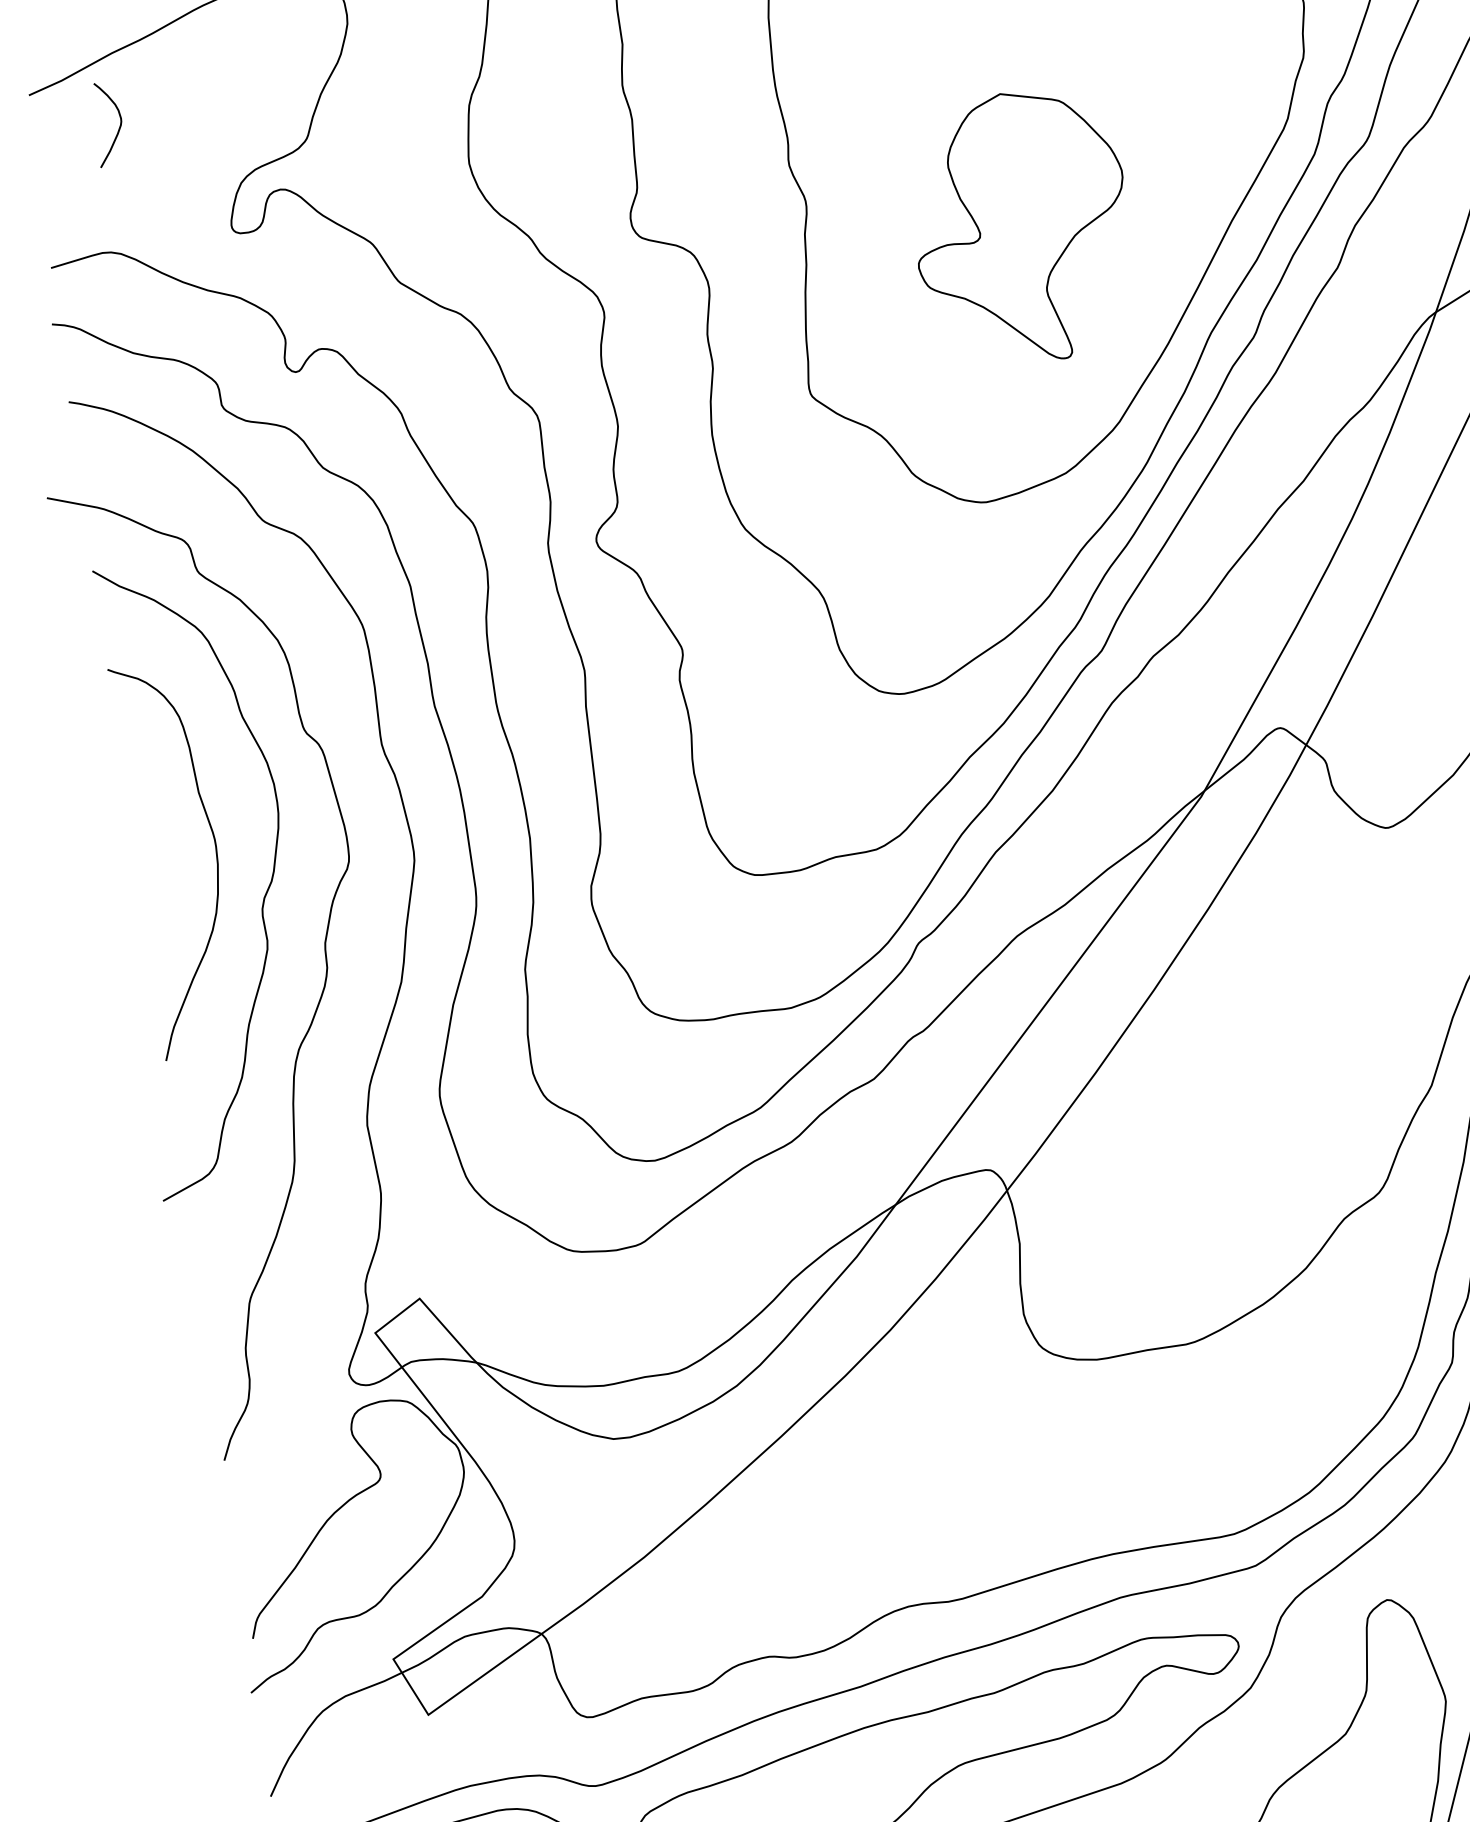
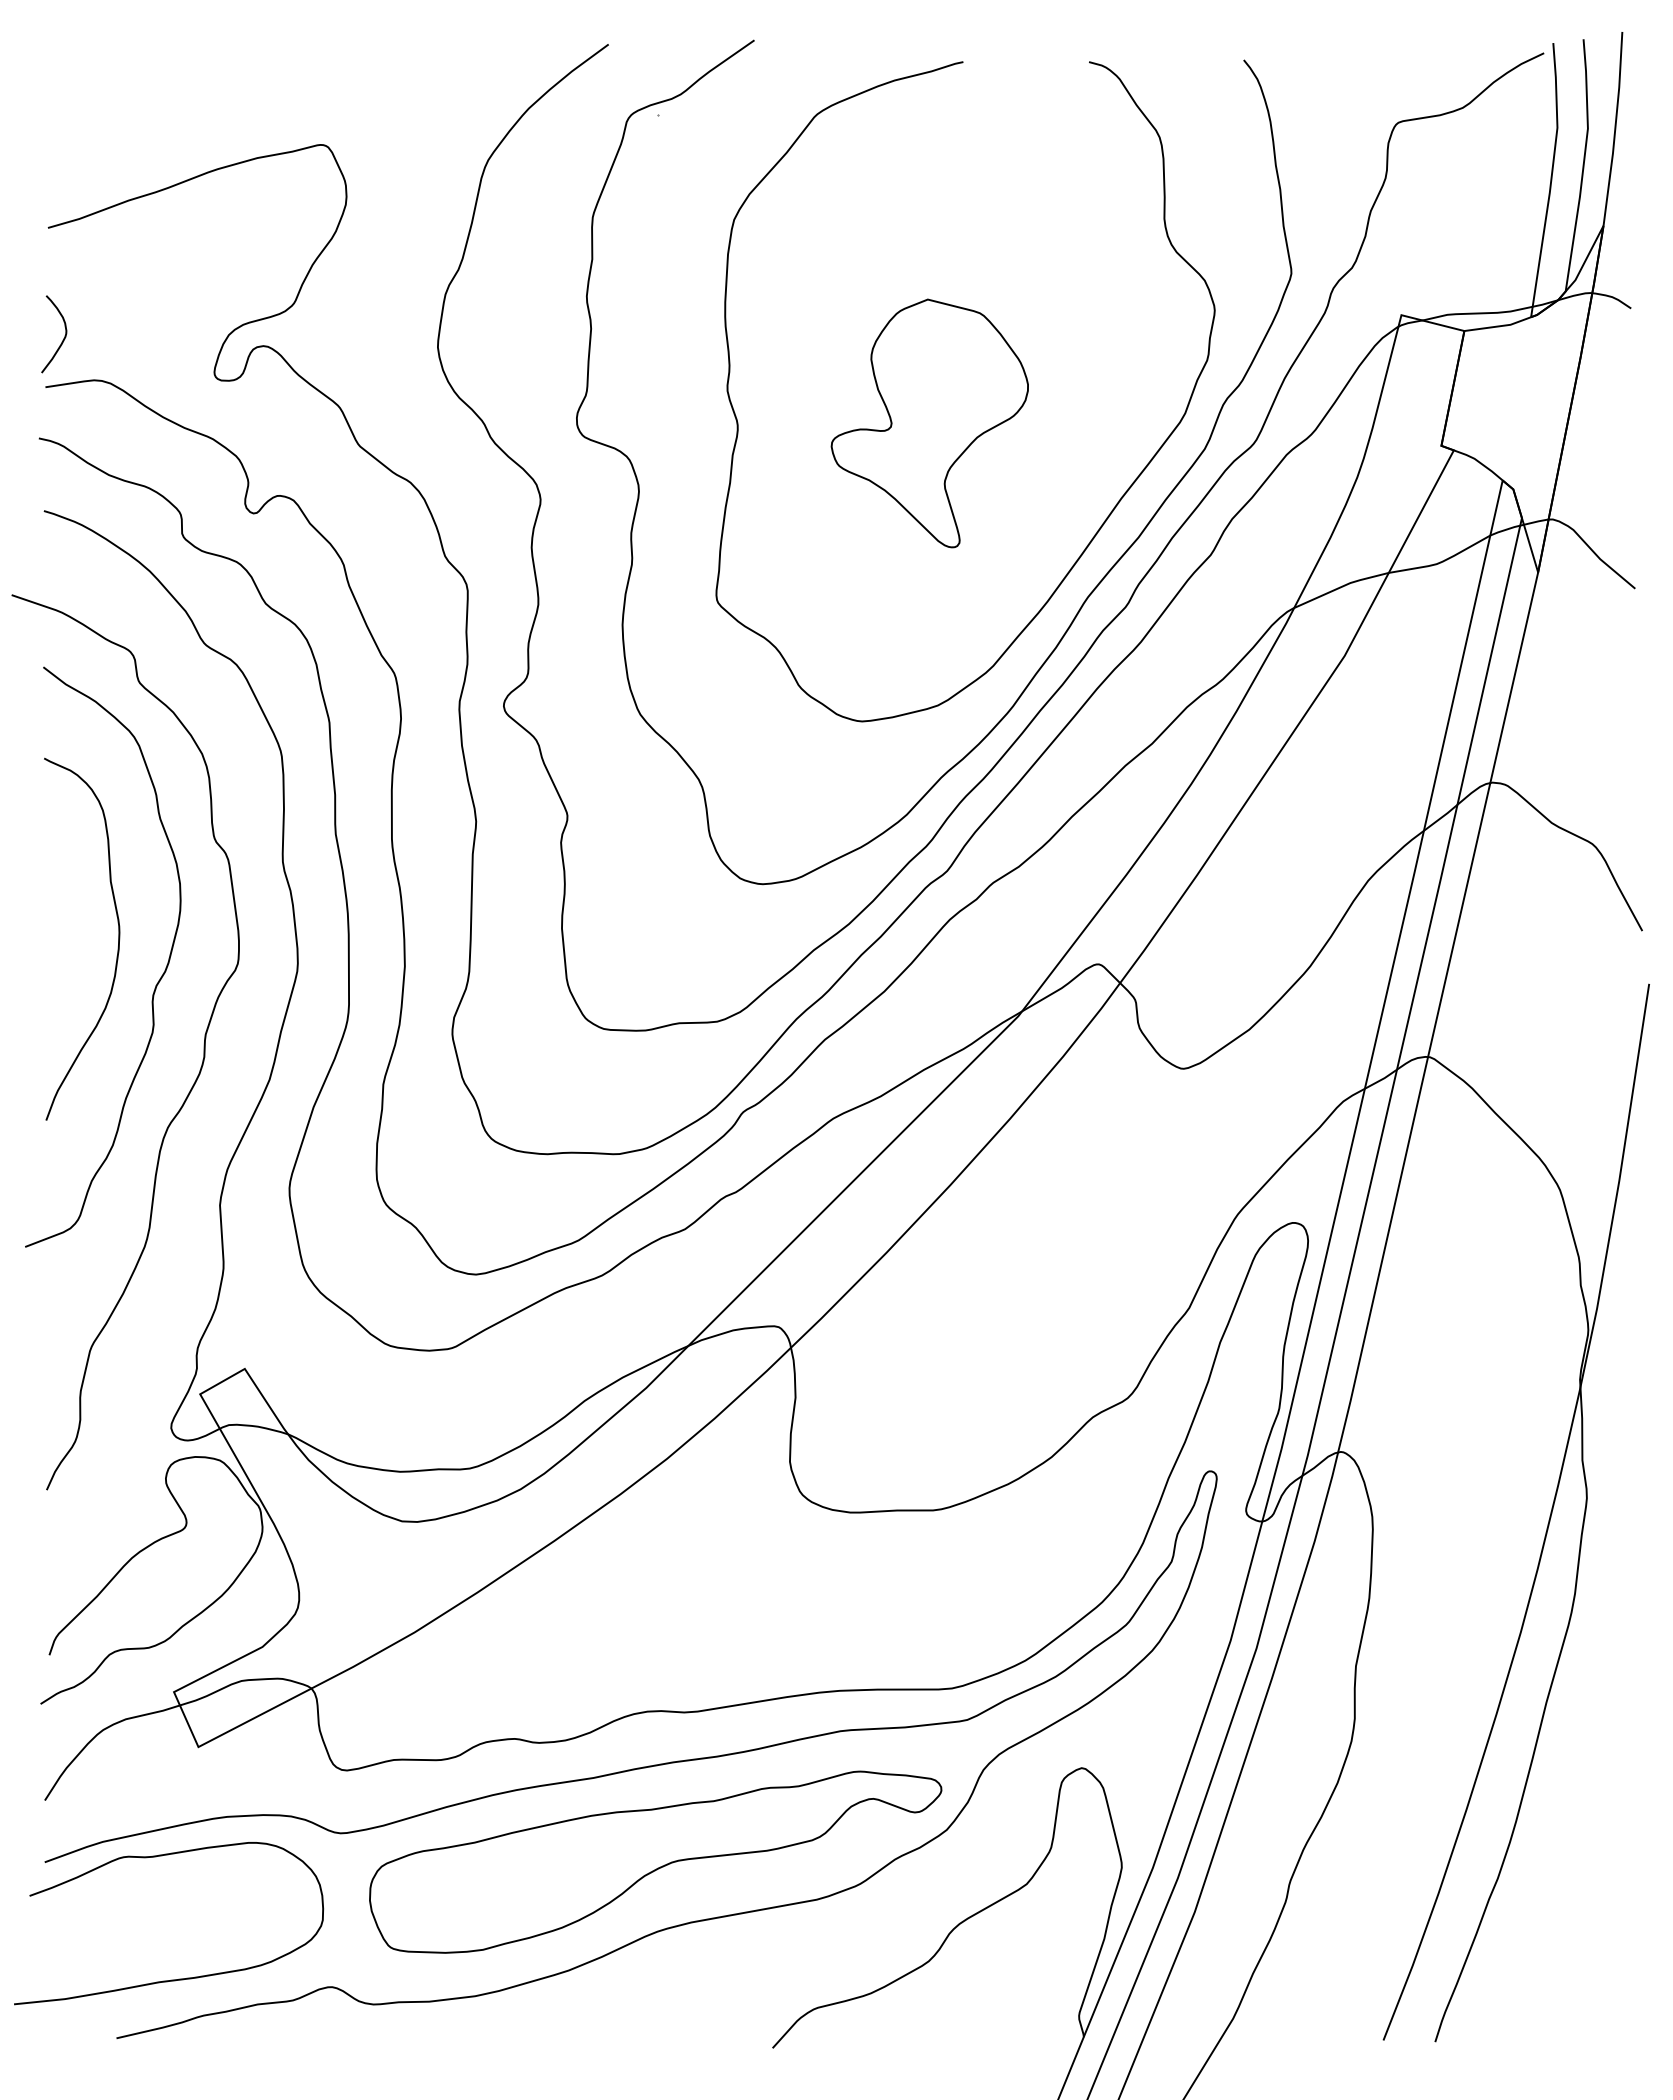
curve: (119, 127) -> (63, 338), moved
part: (1021, 227) -> (929, 423), moved

